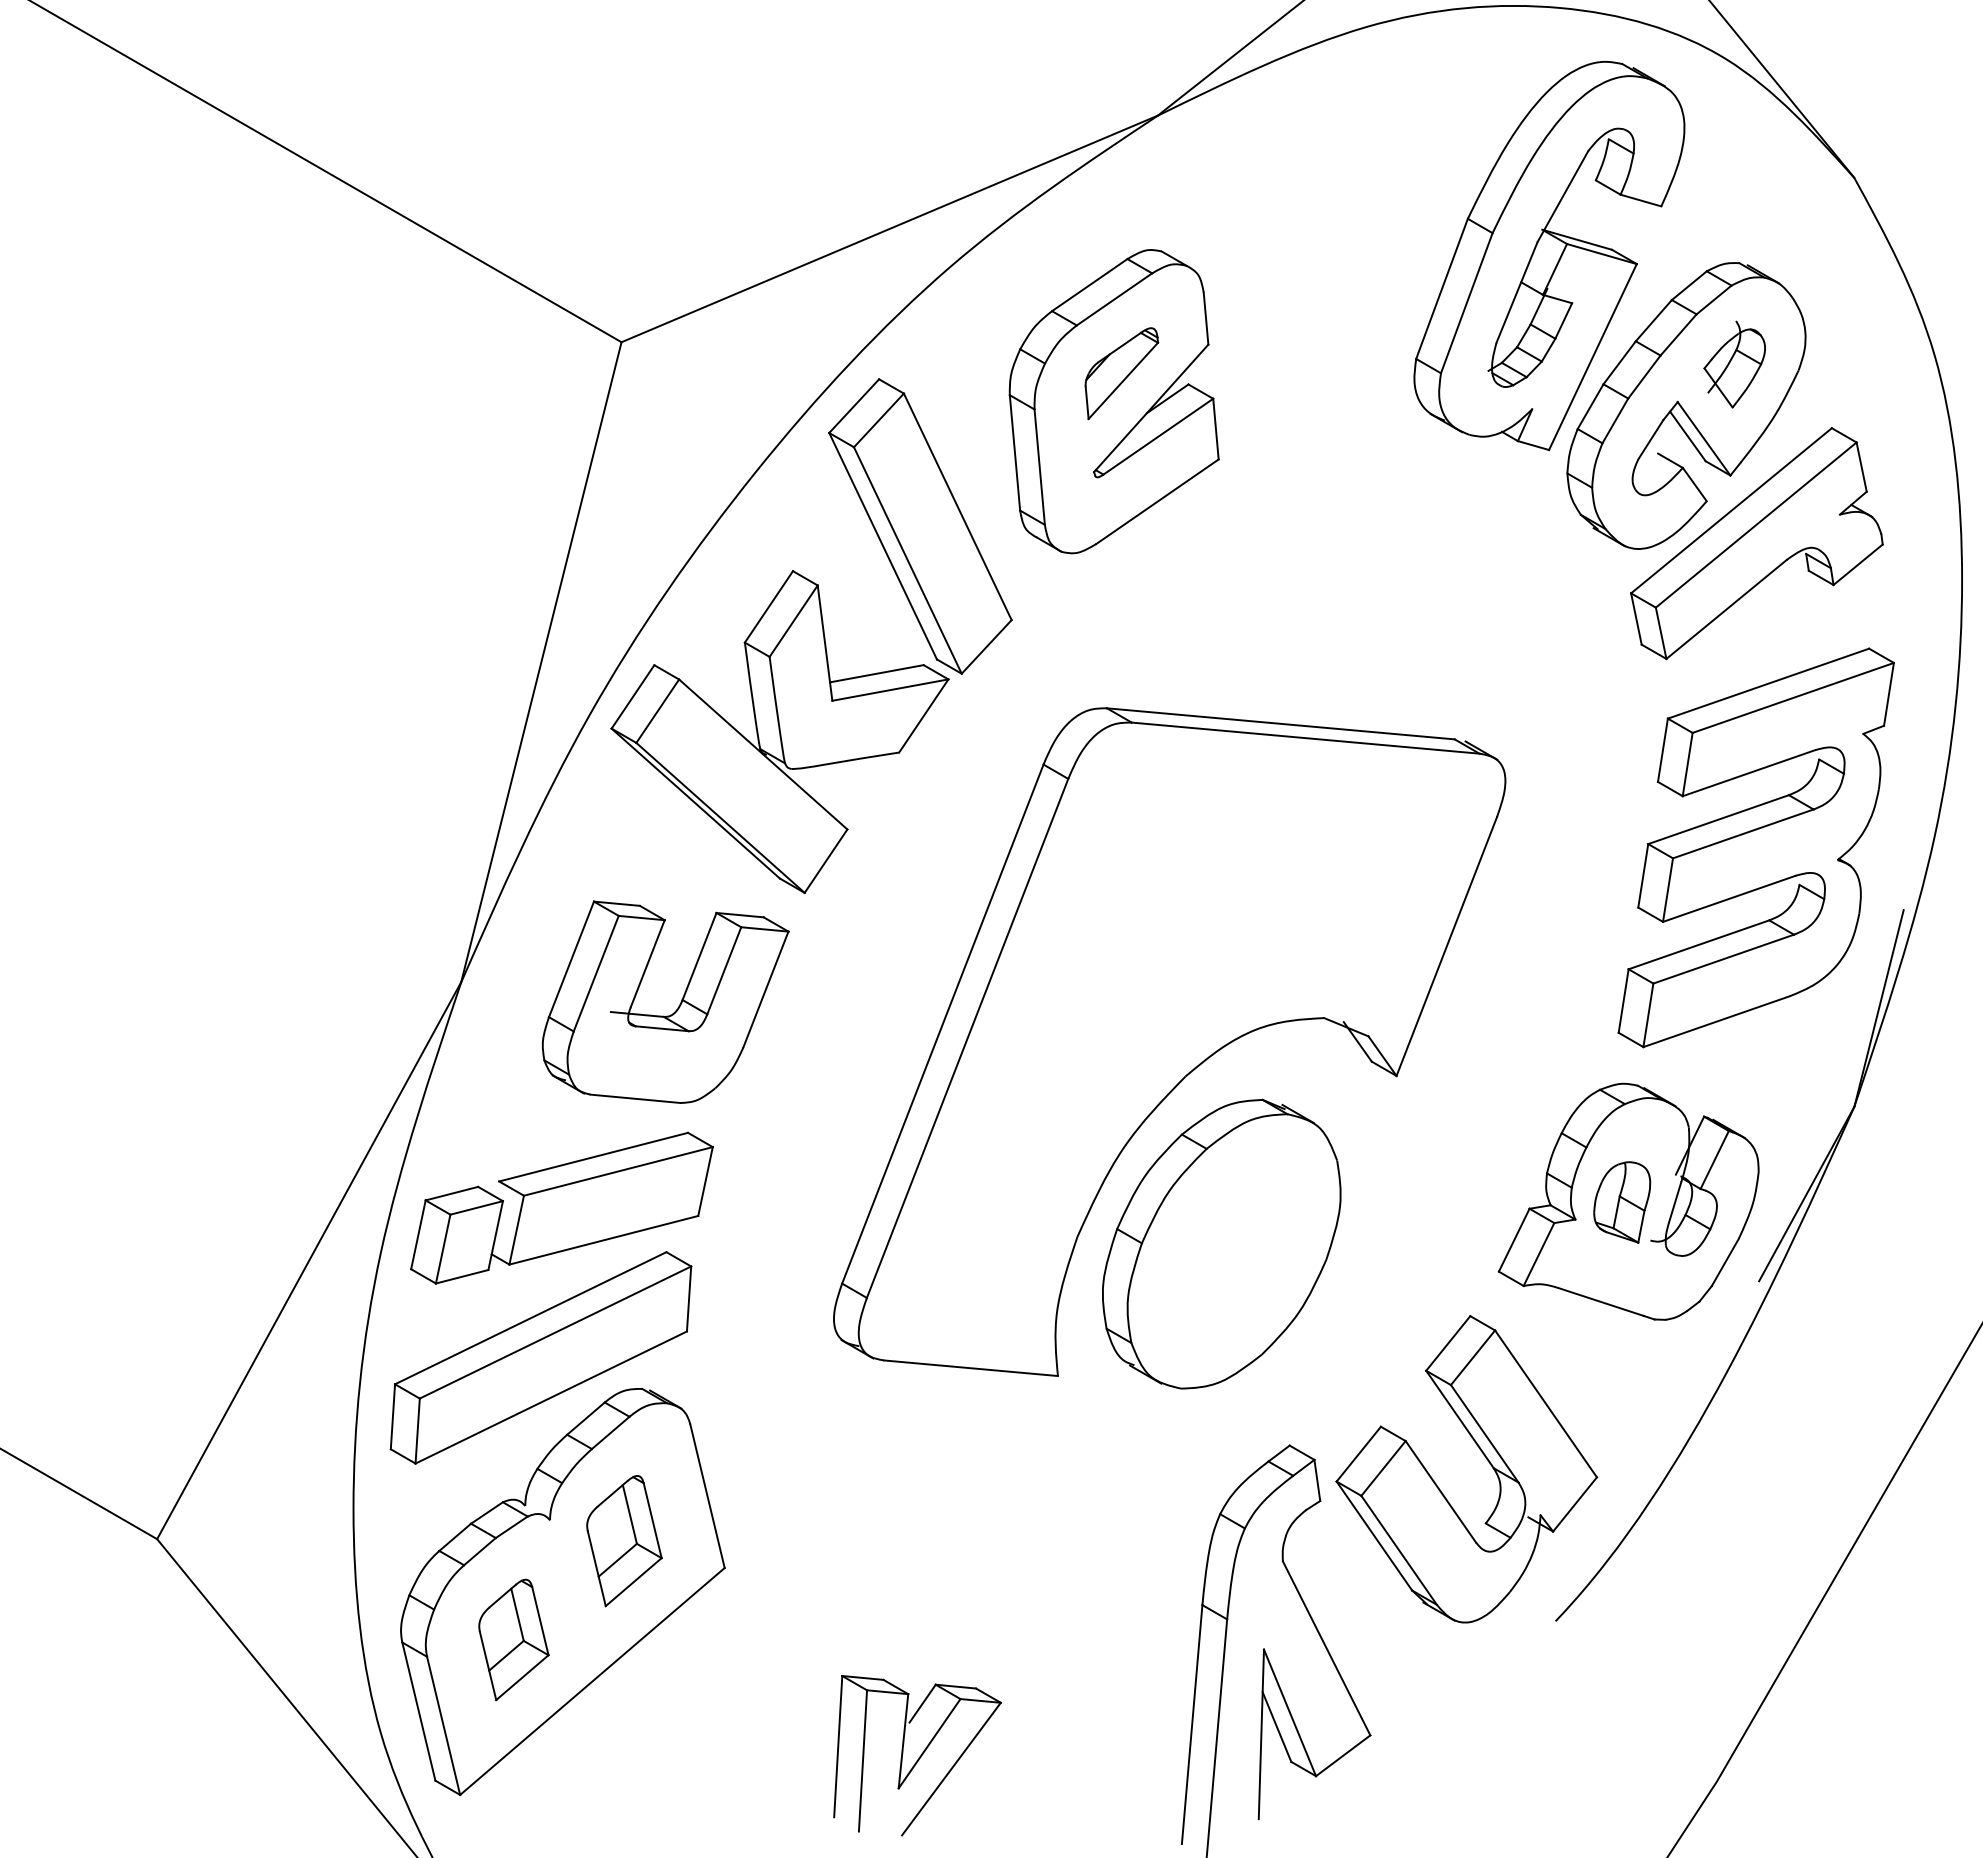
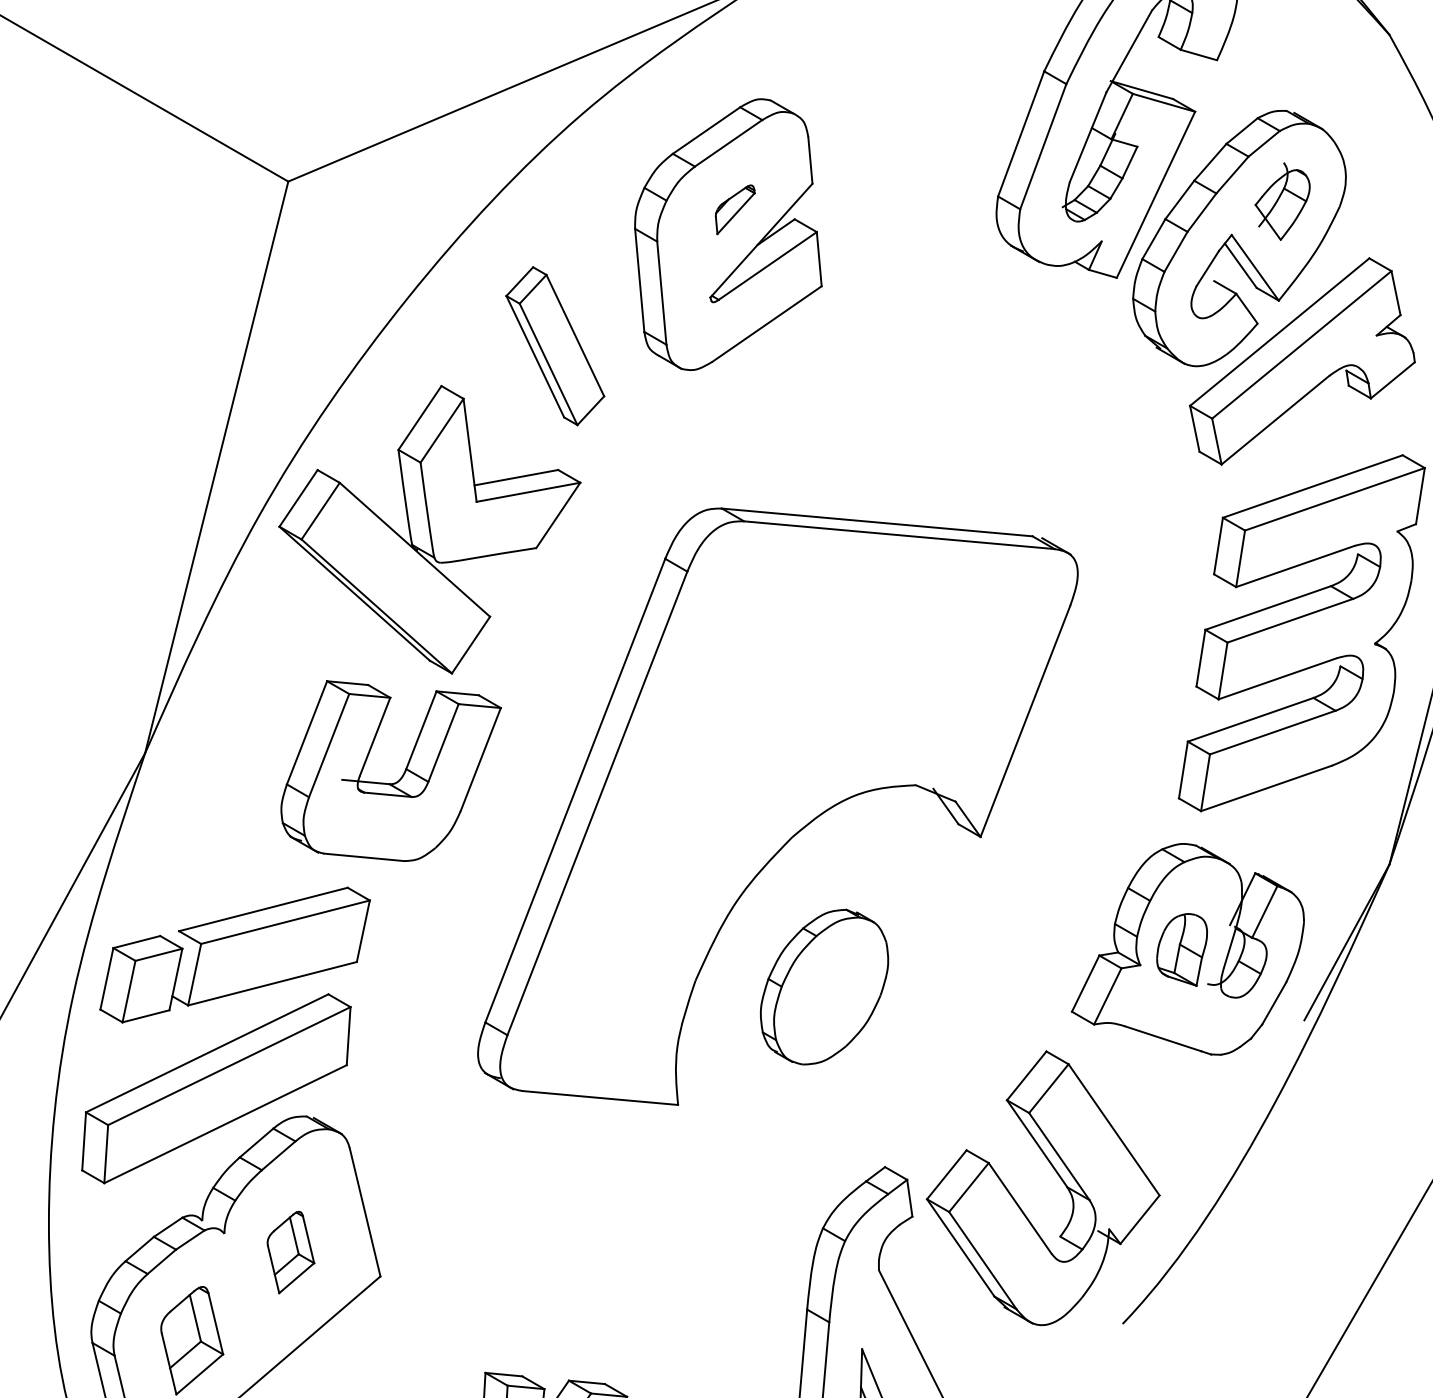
part: (1121, 373) -> (734, 209), size x0.6
part: (920, 526) -> (555, 346), size x0.6
part: (677, 1007) -> (401, 775), moved
part: (1221, 1243) -> (824, 986), size x0.6
part: (624, 1541) -> (290, 1252), size x0.7

